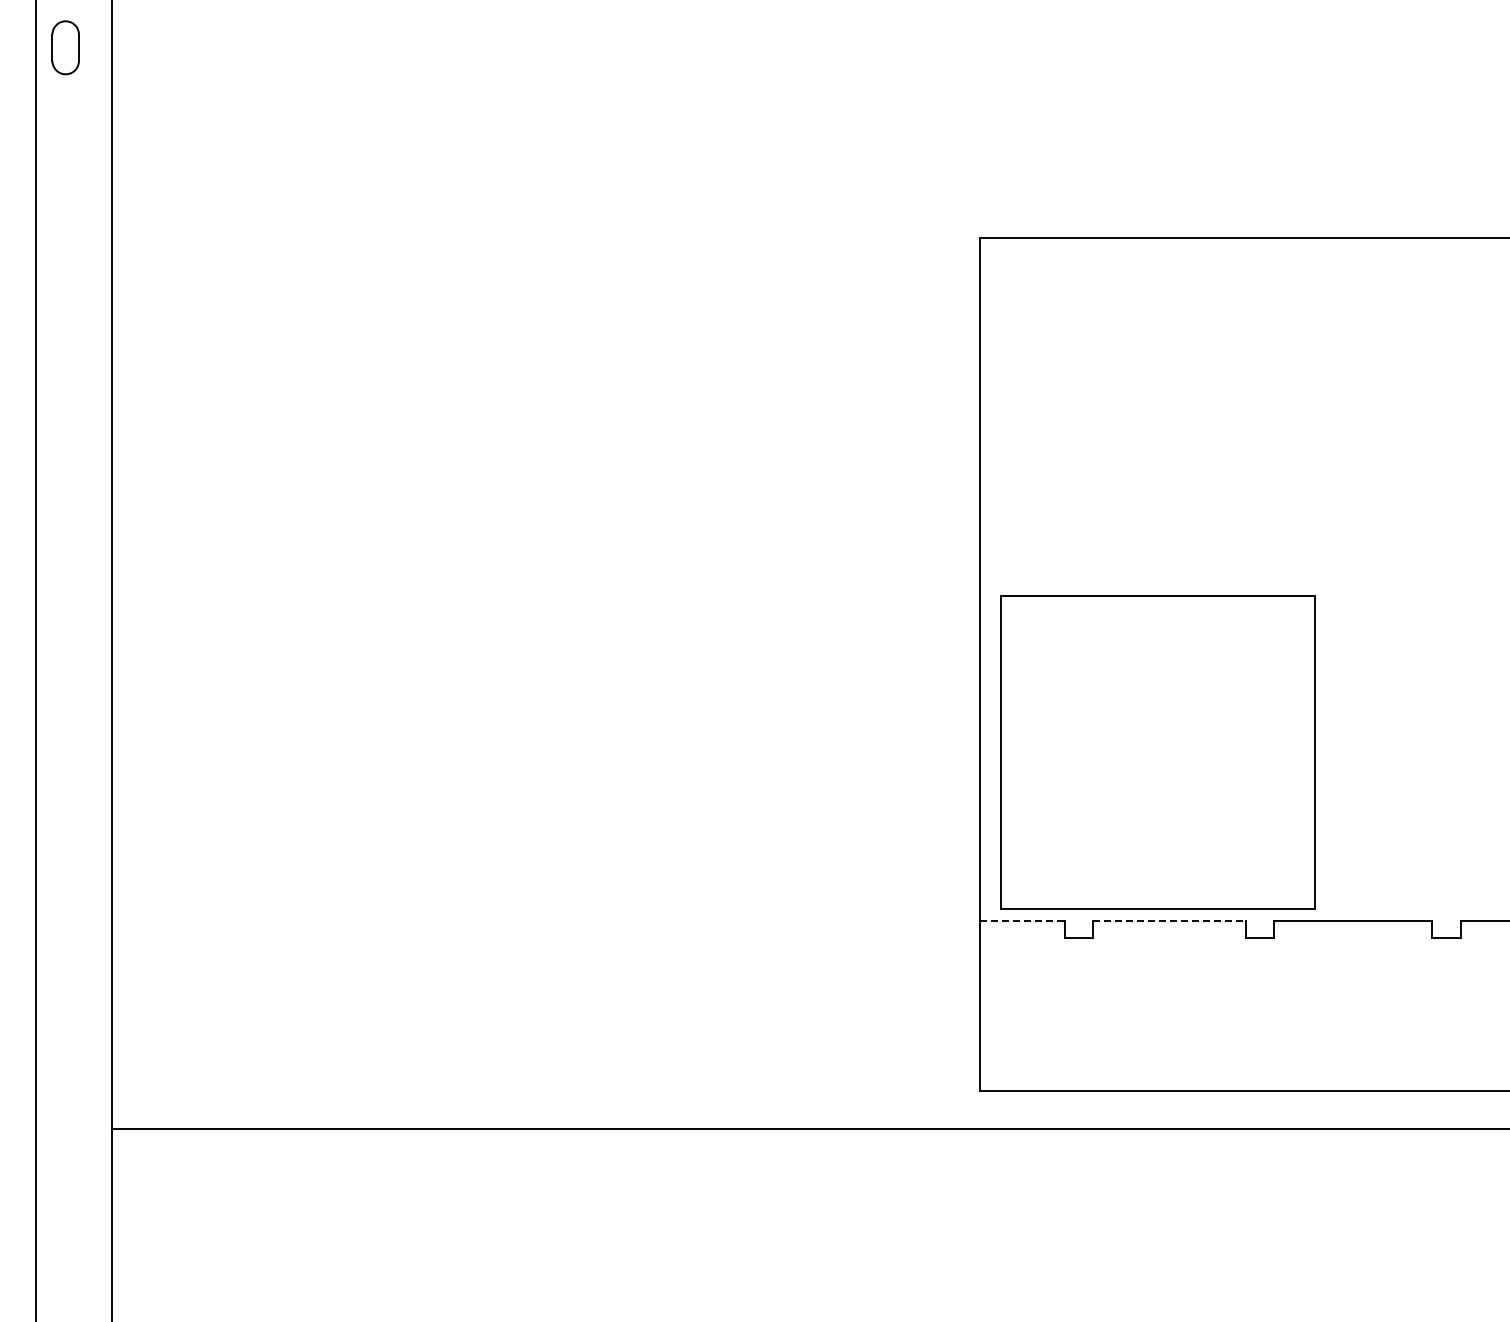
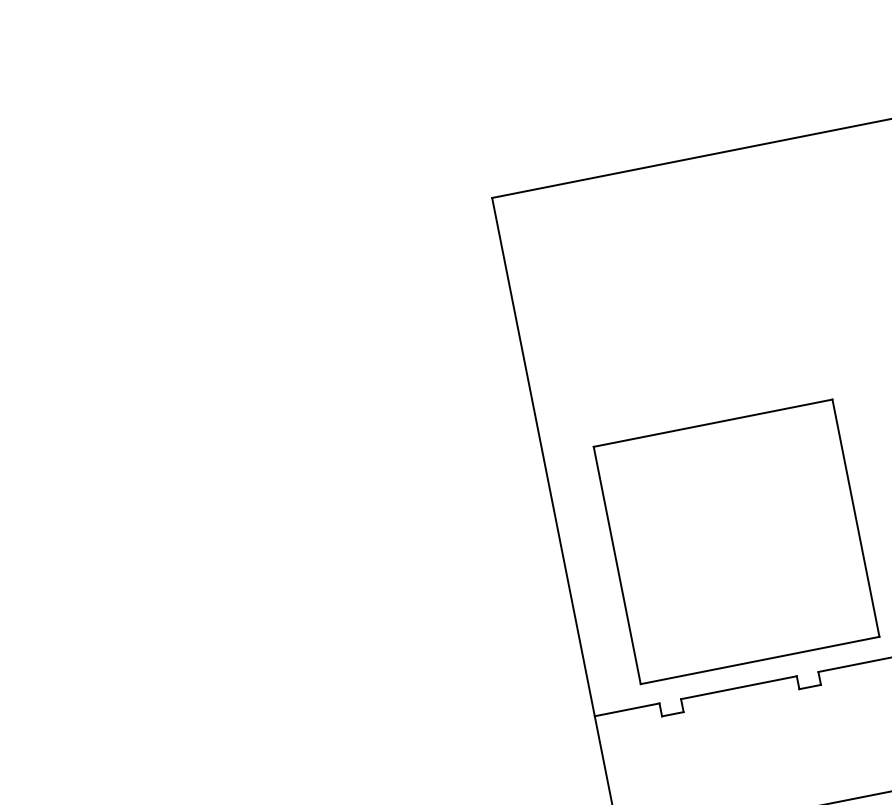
part: (1157, 752) -> (736, 541), moved
line: (1022, 920) -> (627, 709), dashed -> solid
line: (1169, 920) -> (738, 687), dashed -> solid

